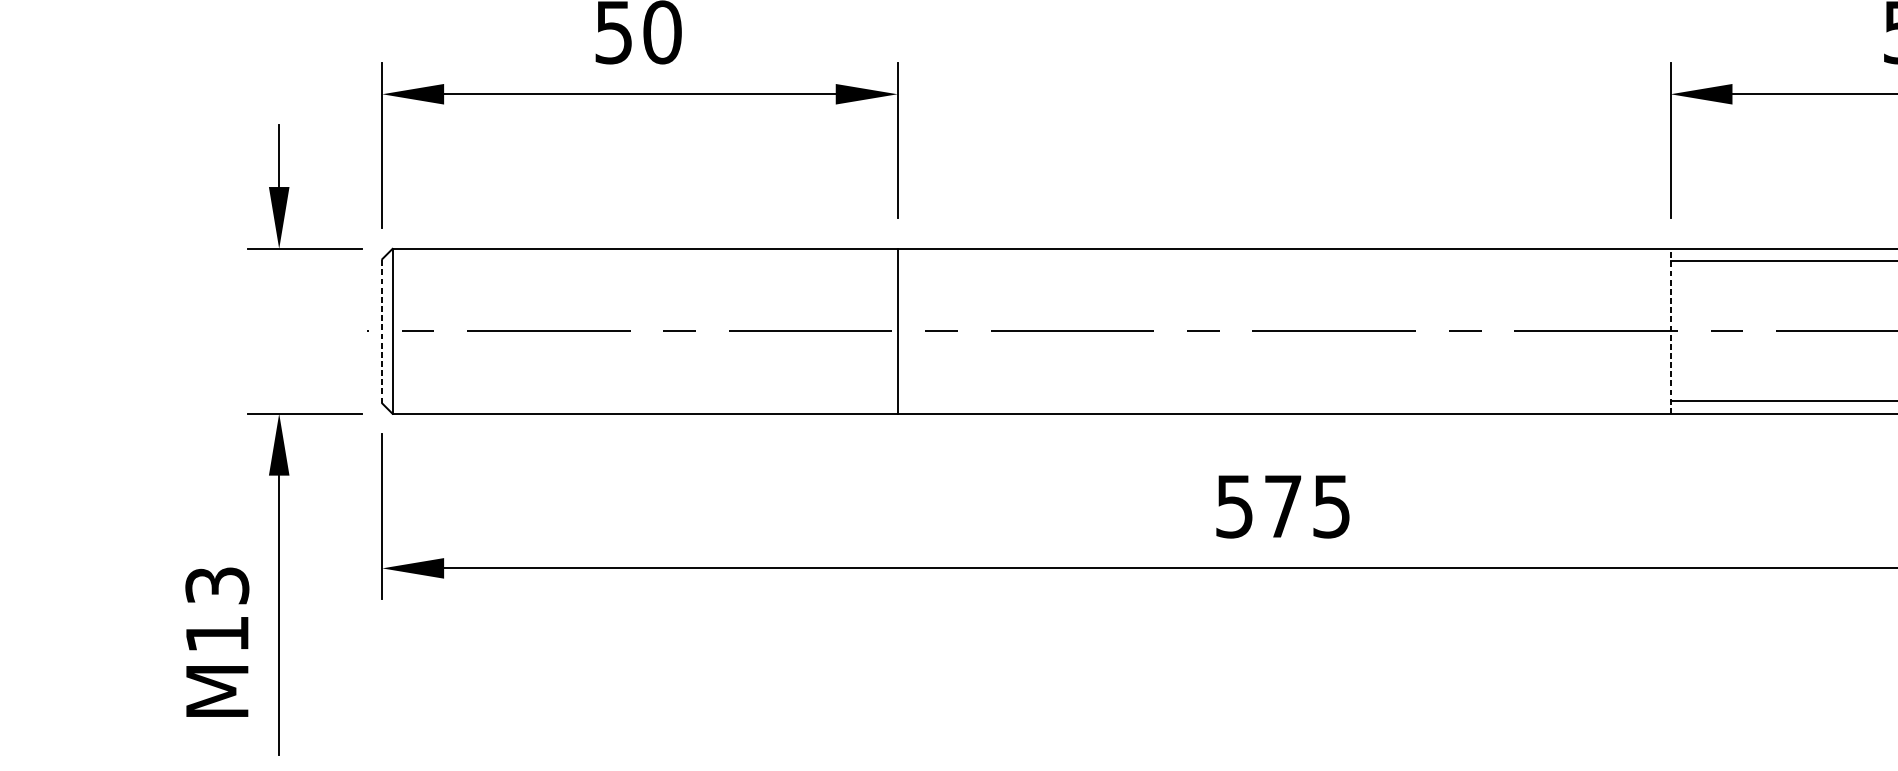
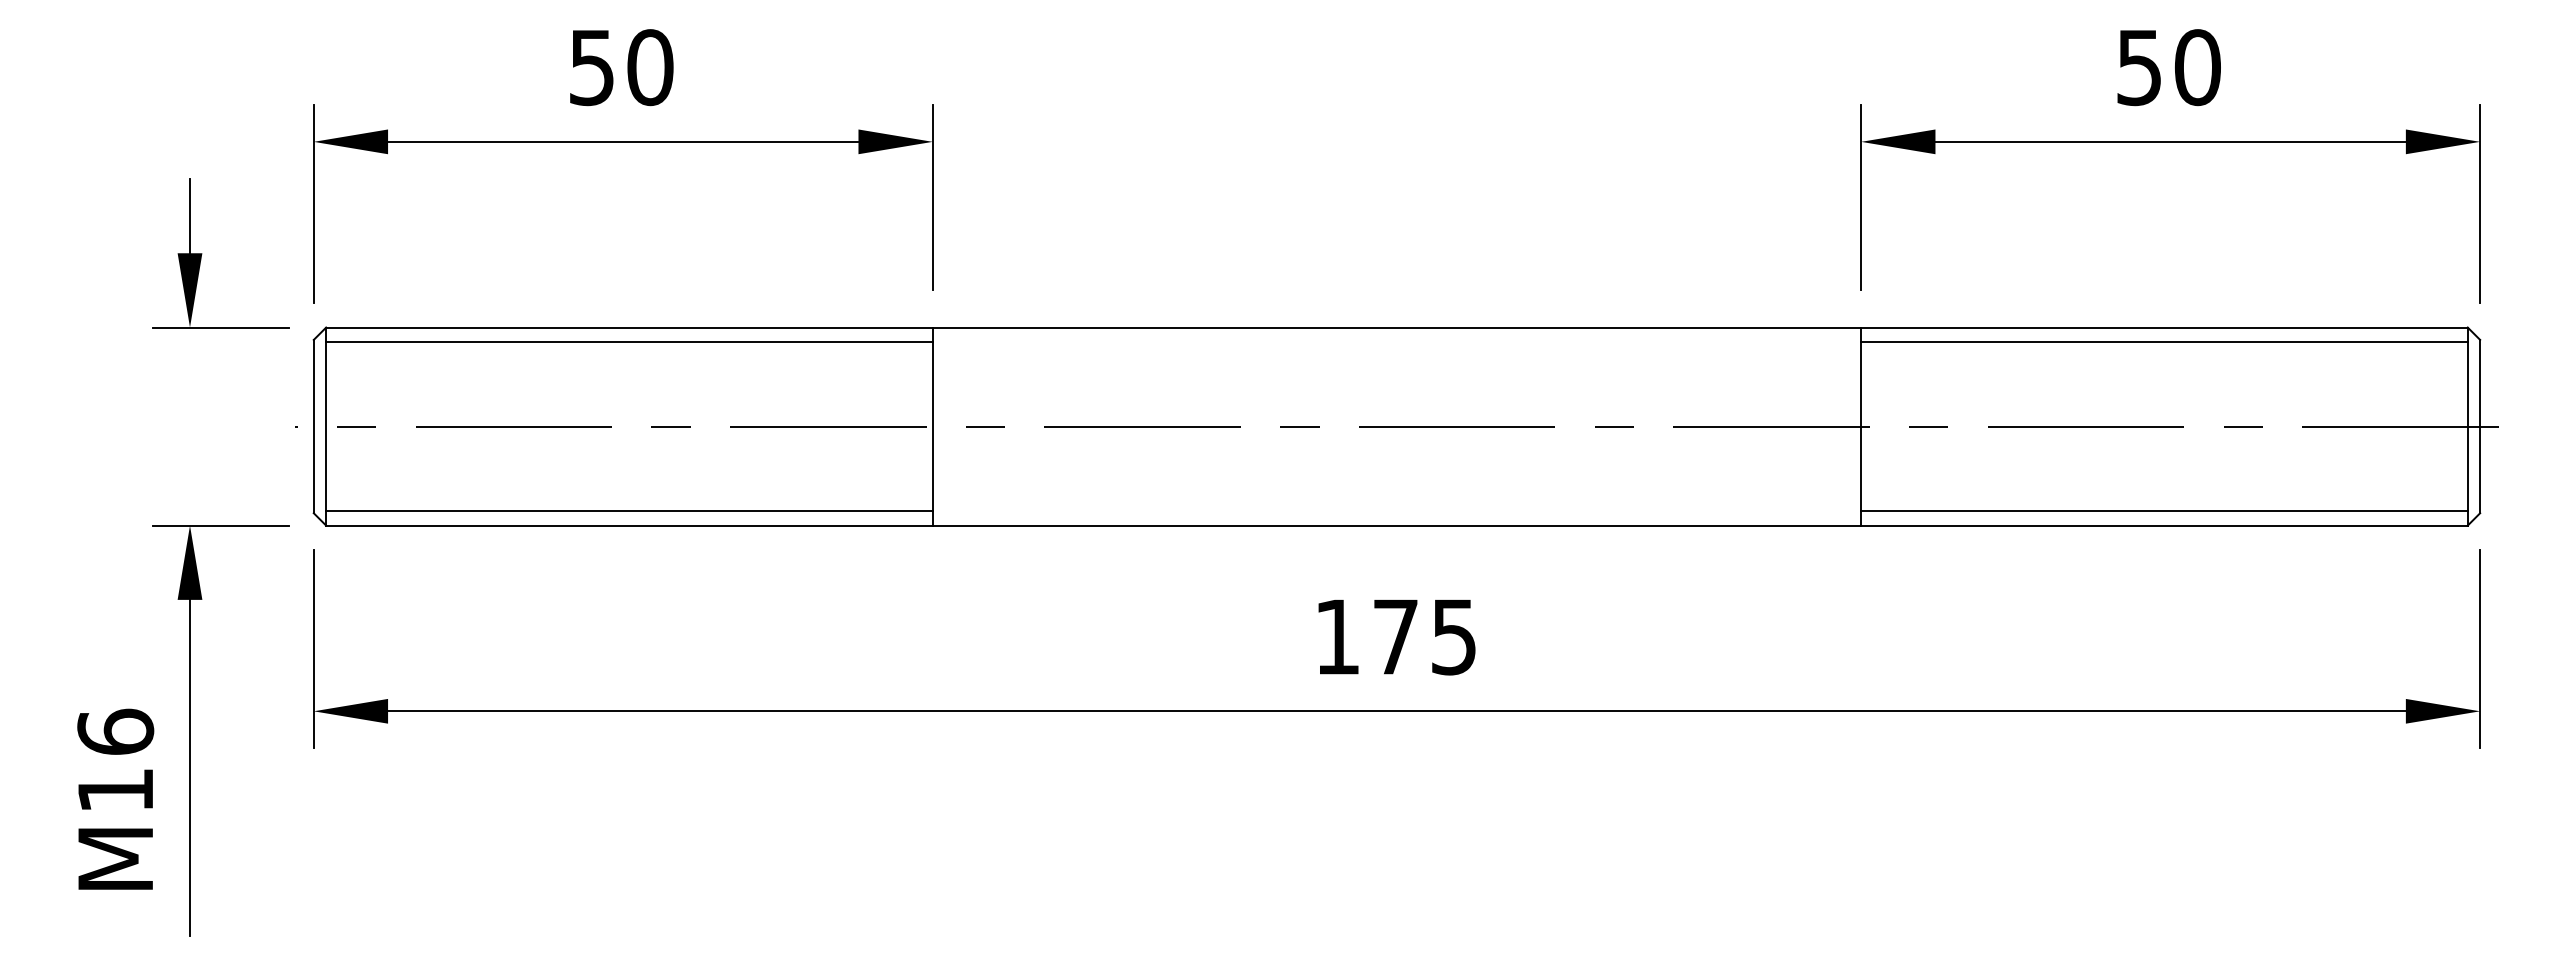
line: (645, 261) -> (629, 342), added
line: (382, 331) -> (313, 426), dashed -> solid
line: (1670, 331) -> (1861, 426), dashed -> solid
line: (645, 401) -> (629, 510), added
text: (1233, 506) -> (1336, 637), 575 -> 175
text: (217, 585) -> (115, 731), 13 -> 16

